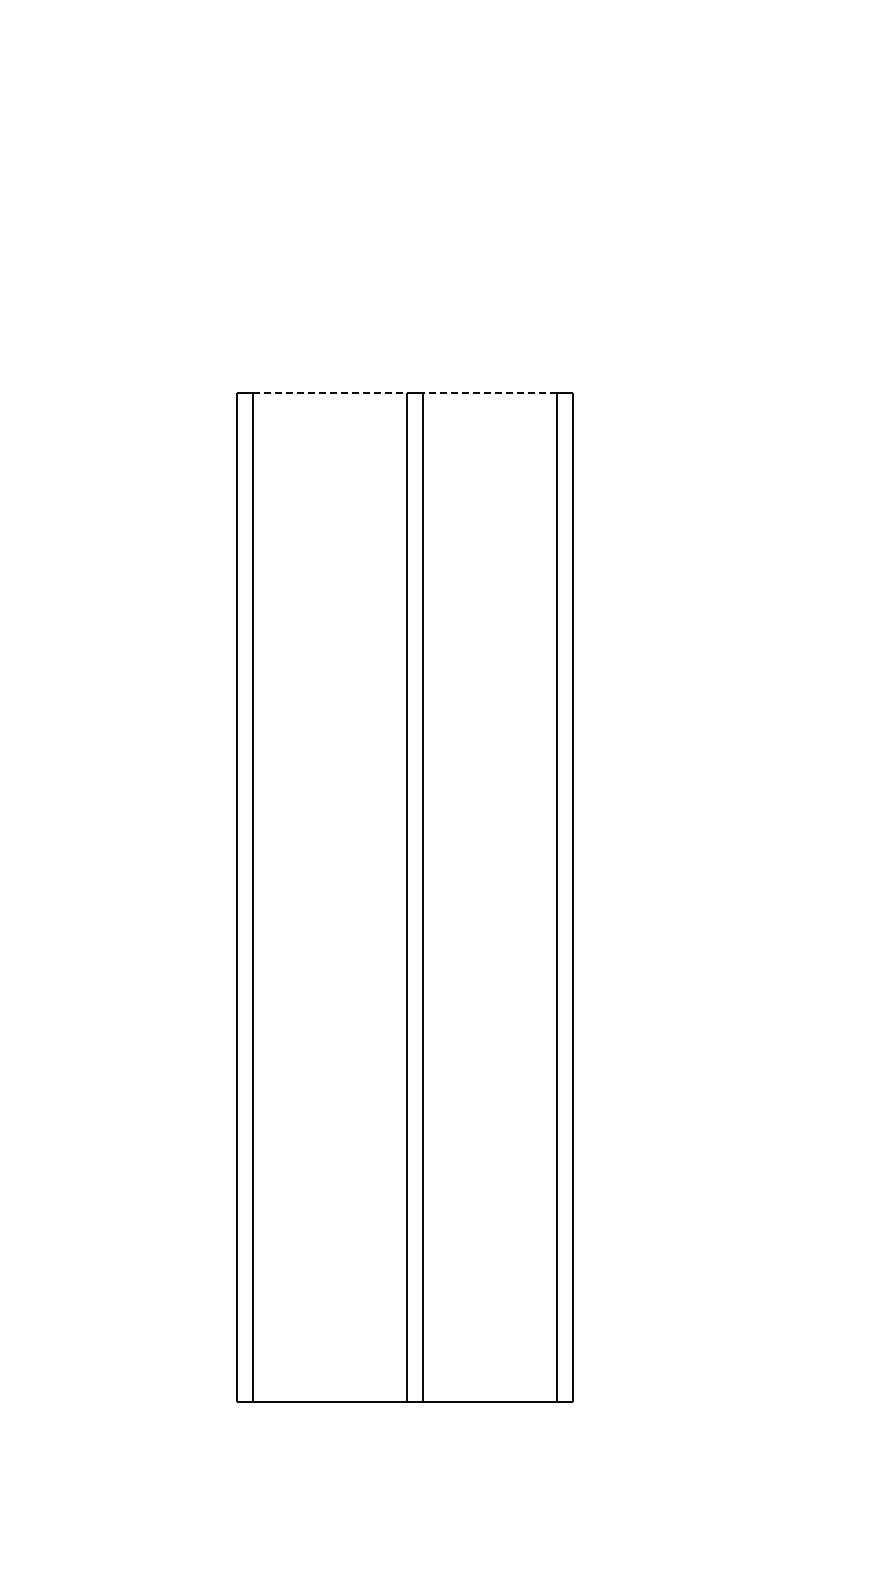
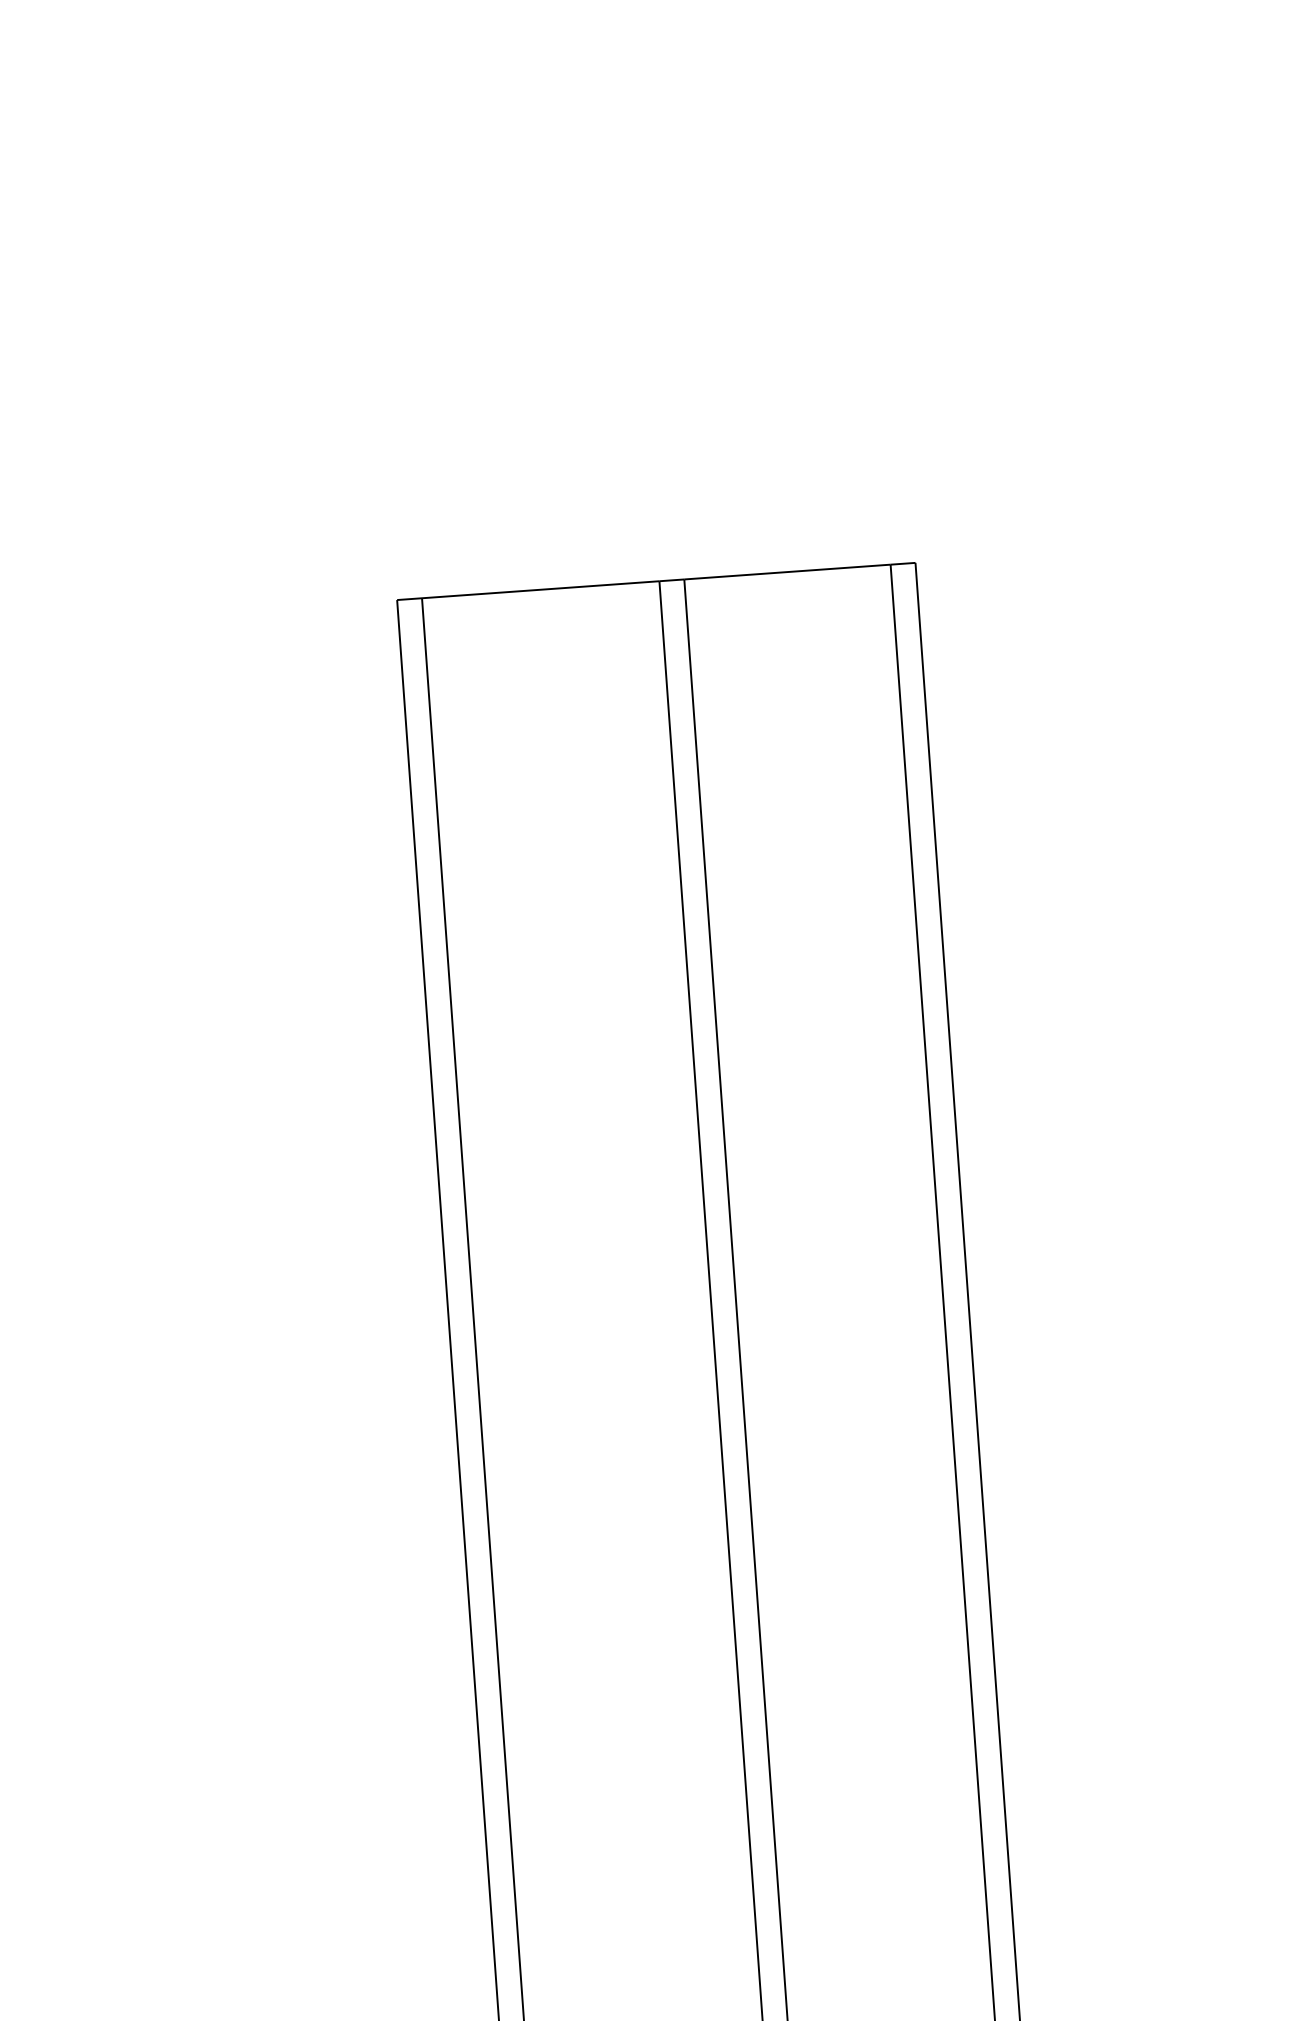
line: (330, 393) -> (540, 589), dashed -> solid
line: (490, 393) -> (787, 572), dashed -> solid

